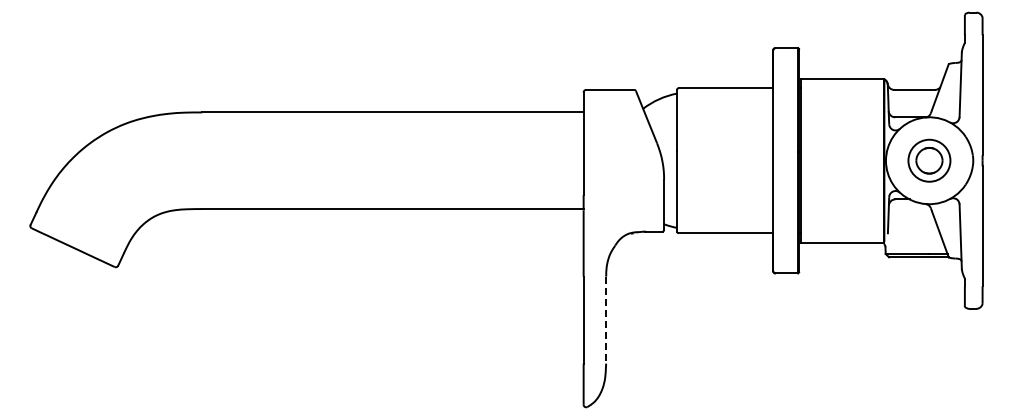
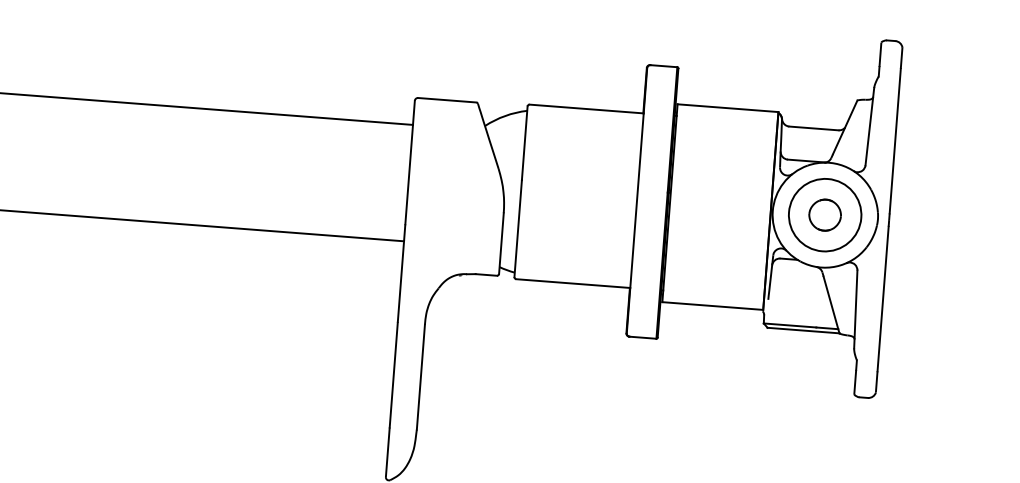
circle: (929, 160) -> (825, 214), size x1.43
line: (606, 320) -> (421, 377), dashed -> solid

